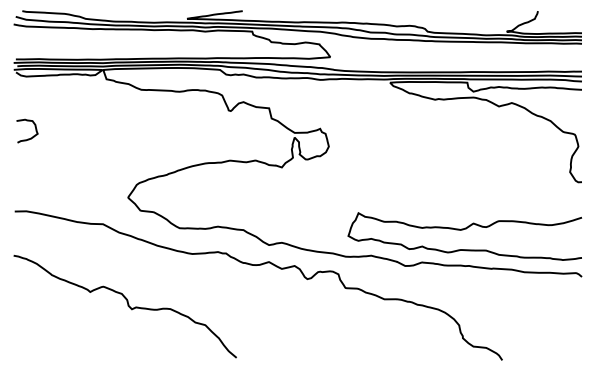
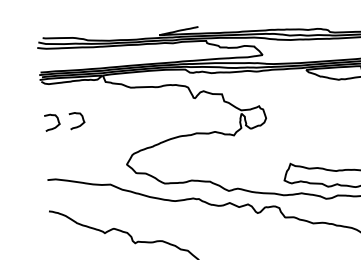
curve: (65, 137) -> (79, 125), added

